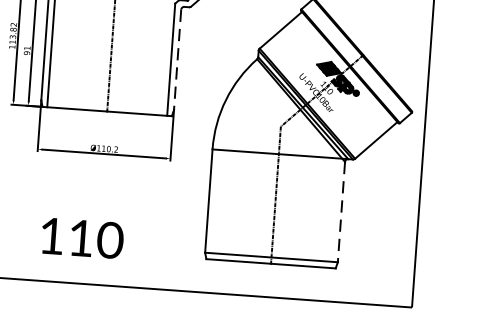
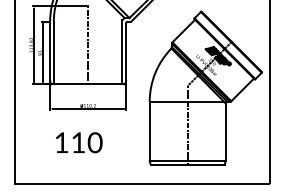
line: (178, 60) -> (126, 52), dashed -> solid
line: (341, 212) -> (225, 132), dashed -> solid
text: (82, 237) -> (79, 142), moved

